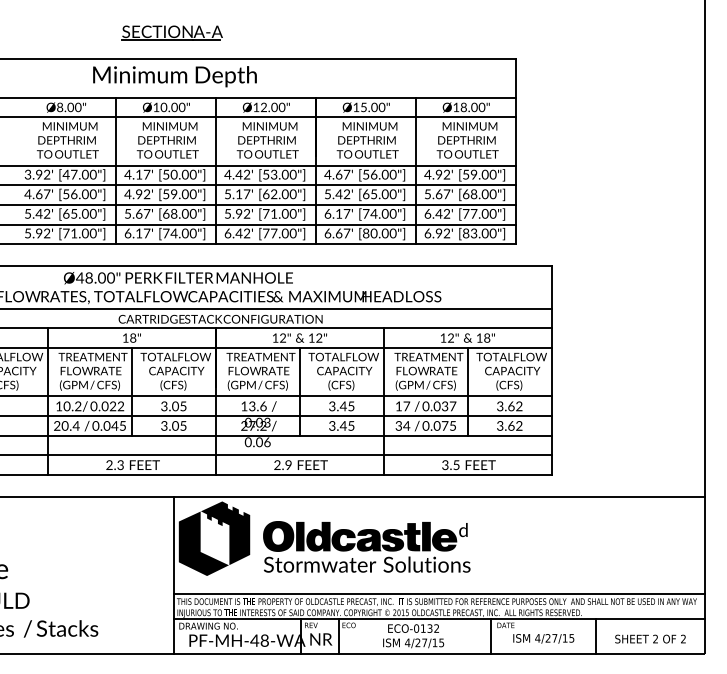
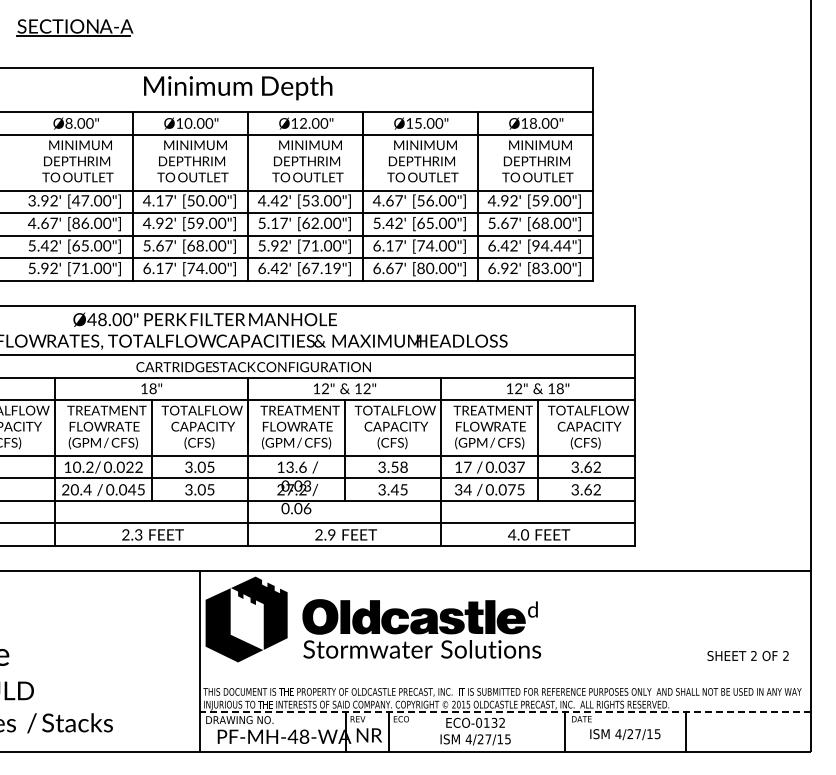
part: (171, 32) -> (74, 27), moved
text: (175, 77) -> (238, 88), moved
text: (65, 193) -> (75, 222), [56.00"] -> [86.00"]
text: (479, 213) -> (551, 245), [77.00"] -> [94.44"]
text: (279, 233) -> (321, 268), [77.00"] -> [67.19"]
text: (346, 405) -> (398, 466), 3.45 -> 3.58
text: (450, 464) -> (518, 534), 3.5 -> 4.0
line: (438, 594) -> (504, 683), removed
line: (439, 619) -> (505, 712), solid -> dashed
text: (649, 638) -> (747, 655), moved

